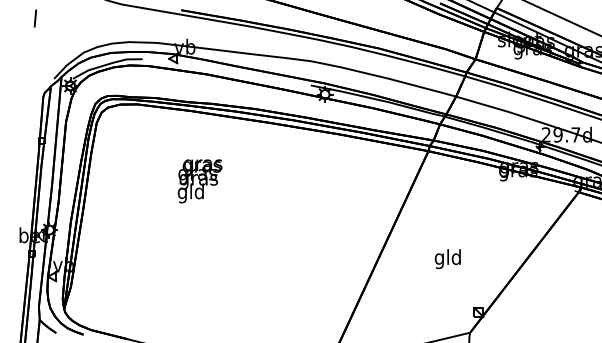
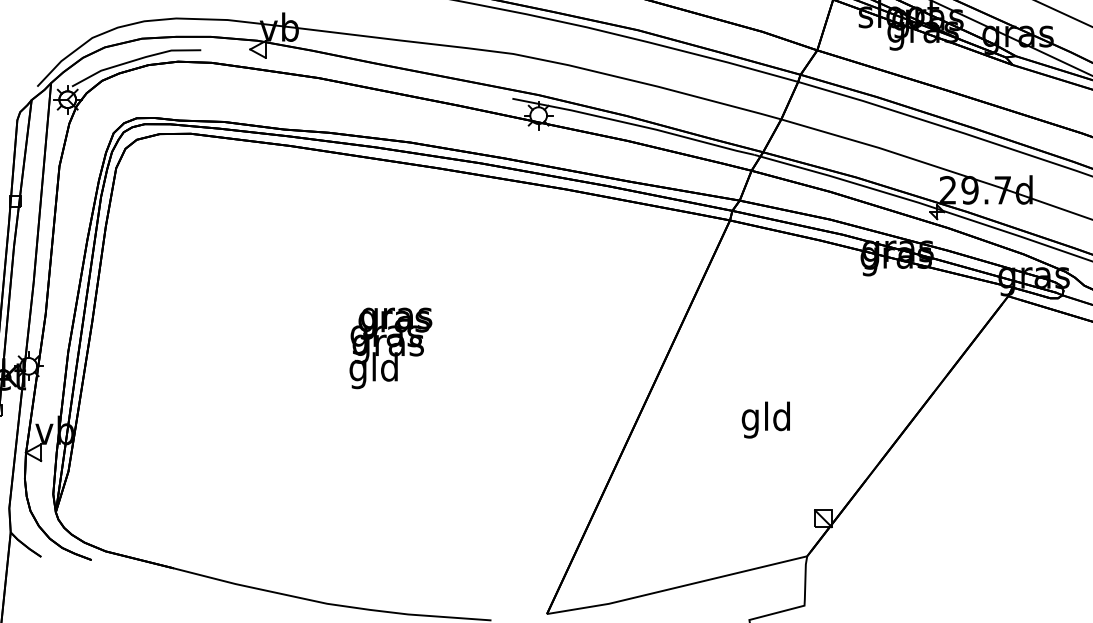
text: (199, 181) -> (389, 348), moved

